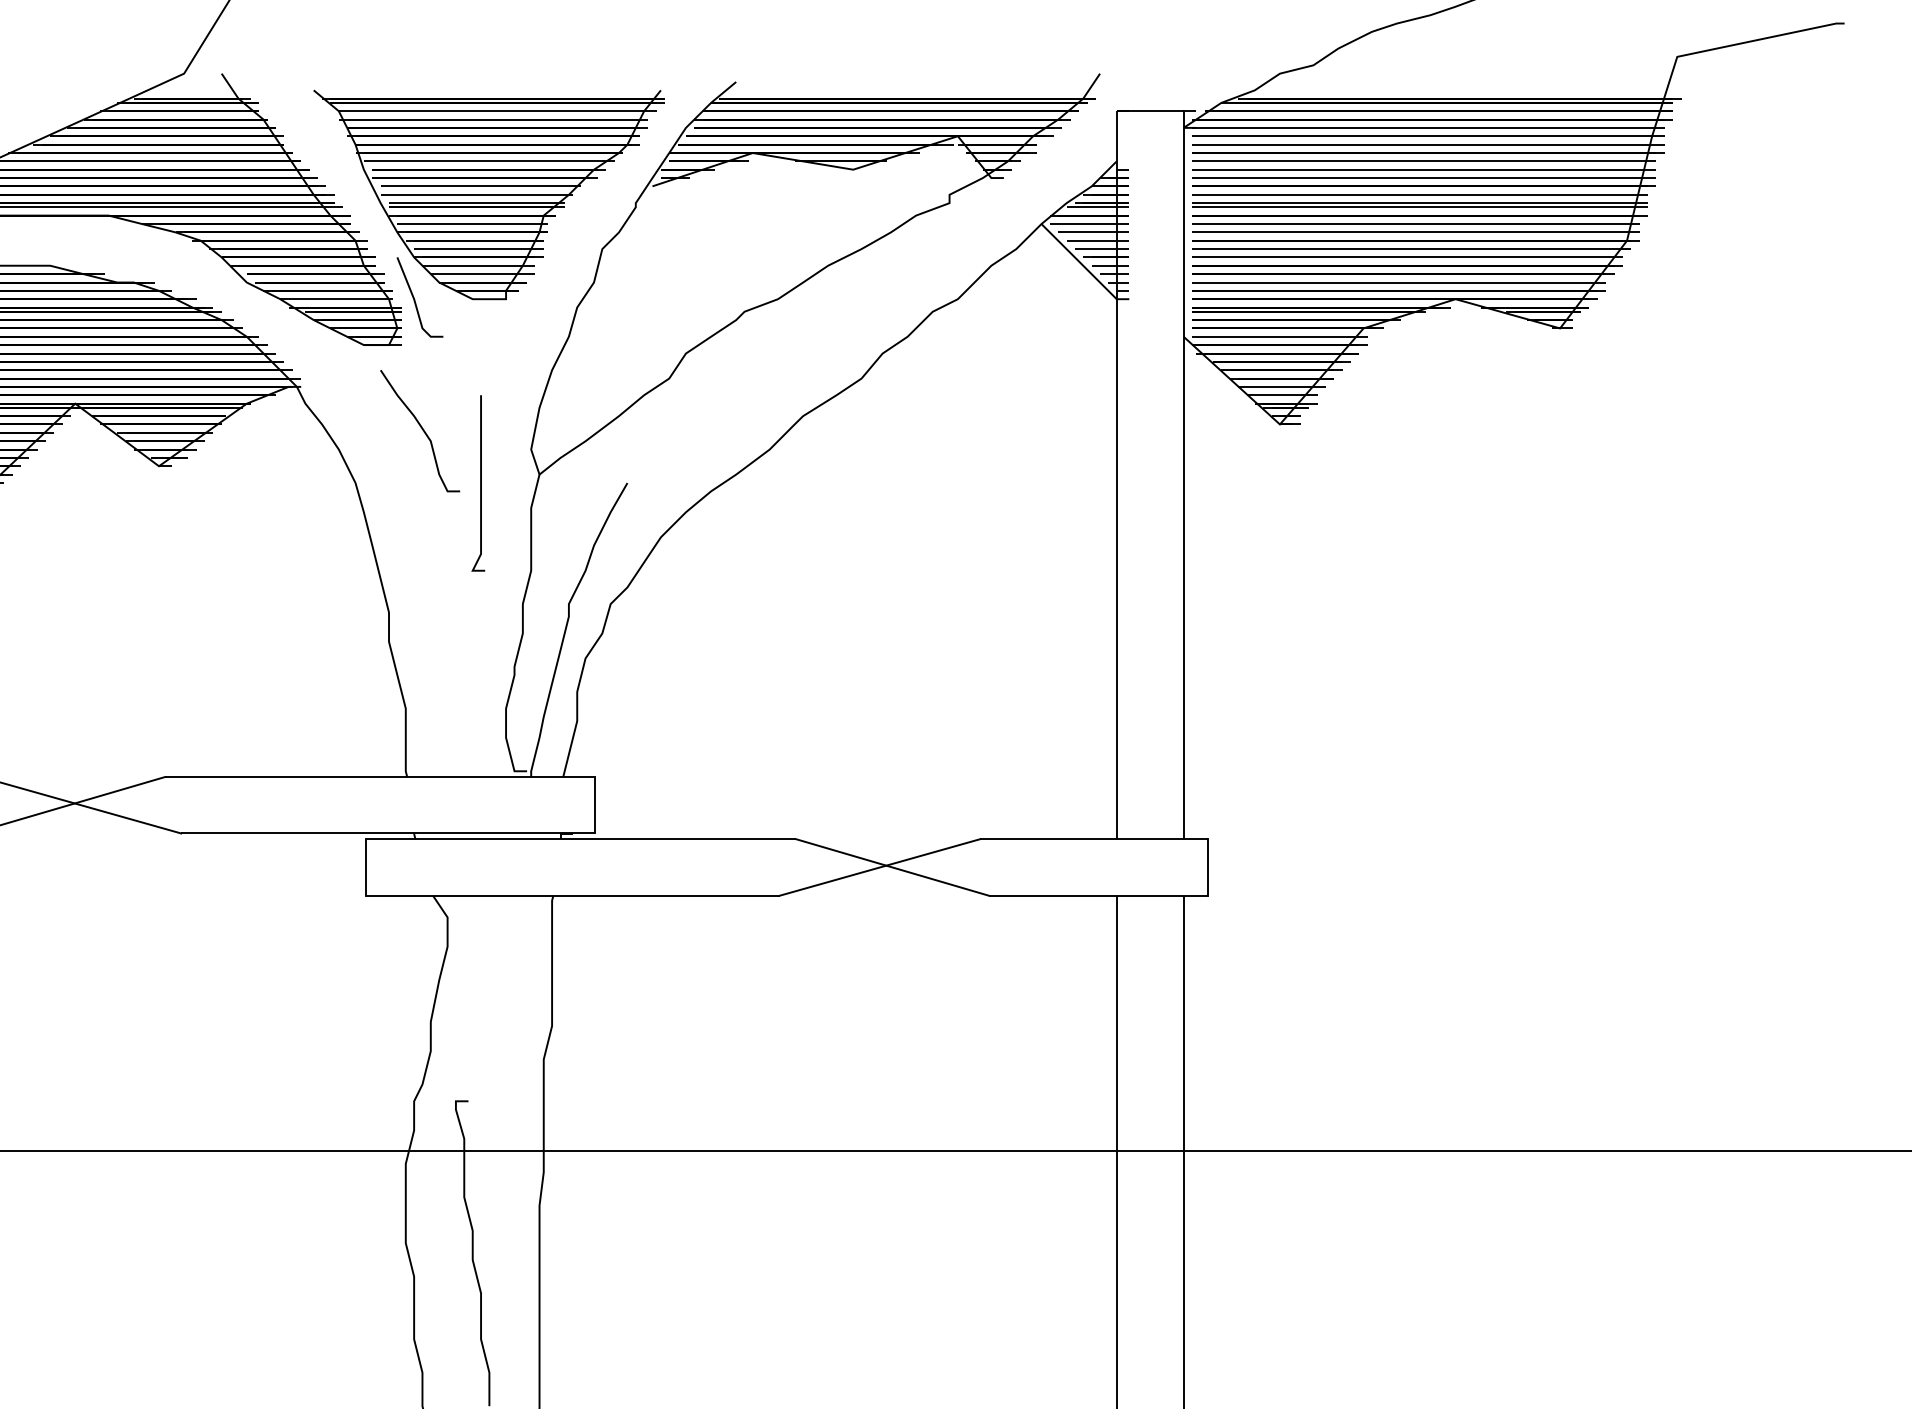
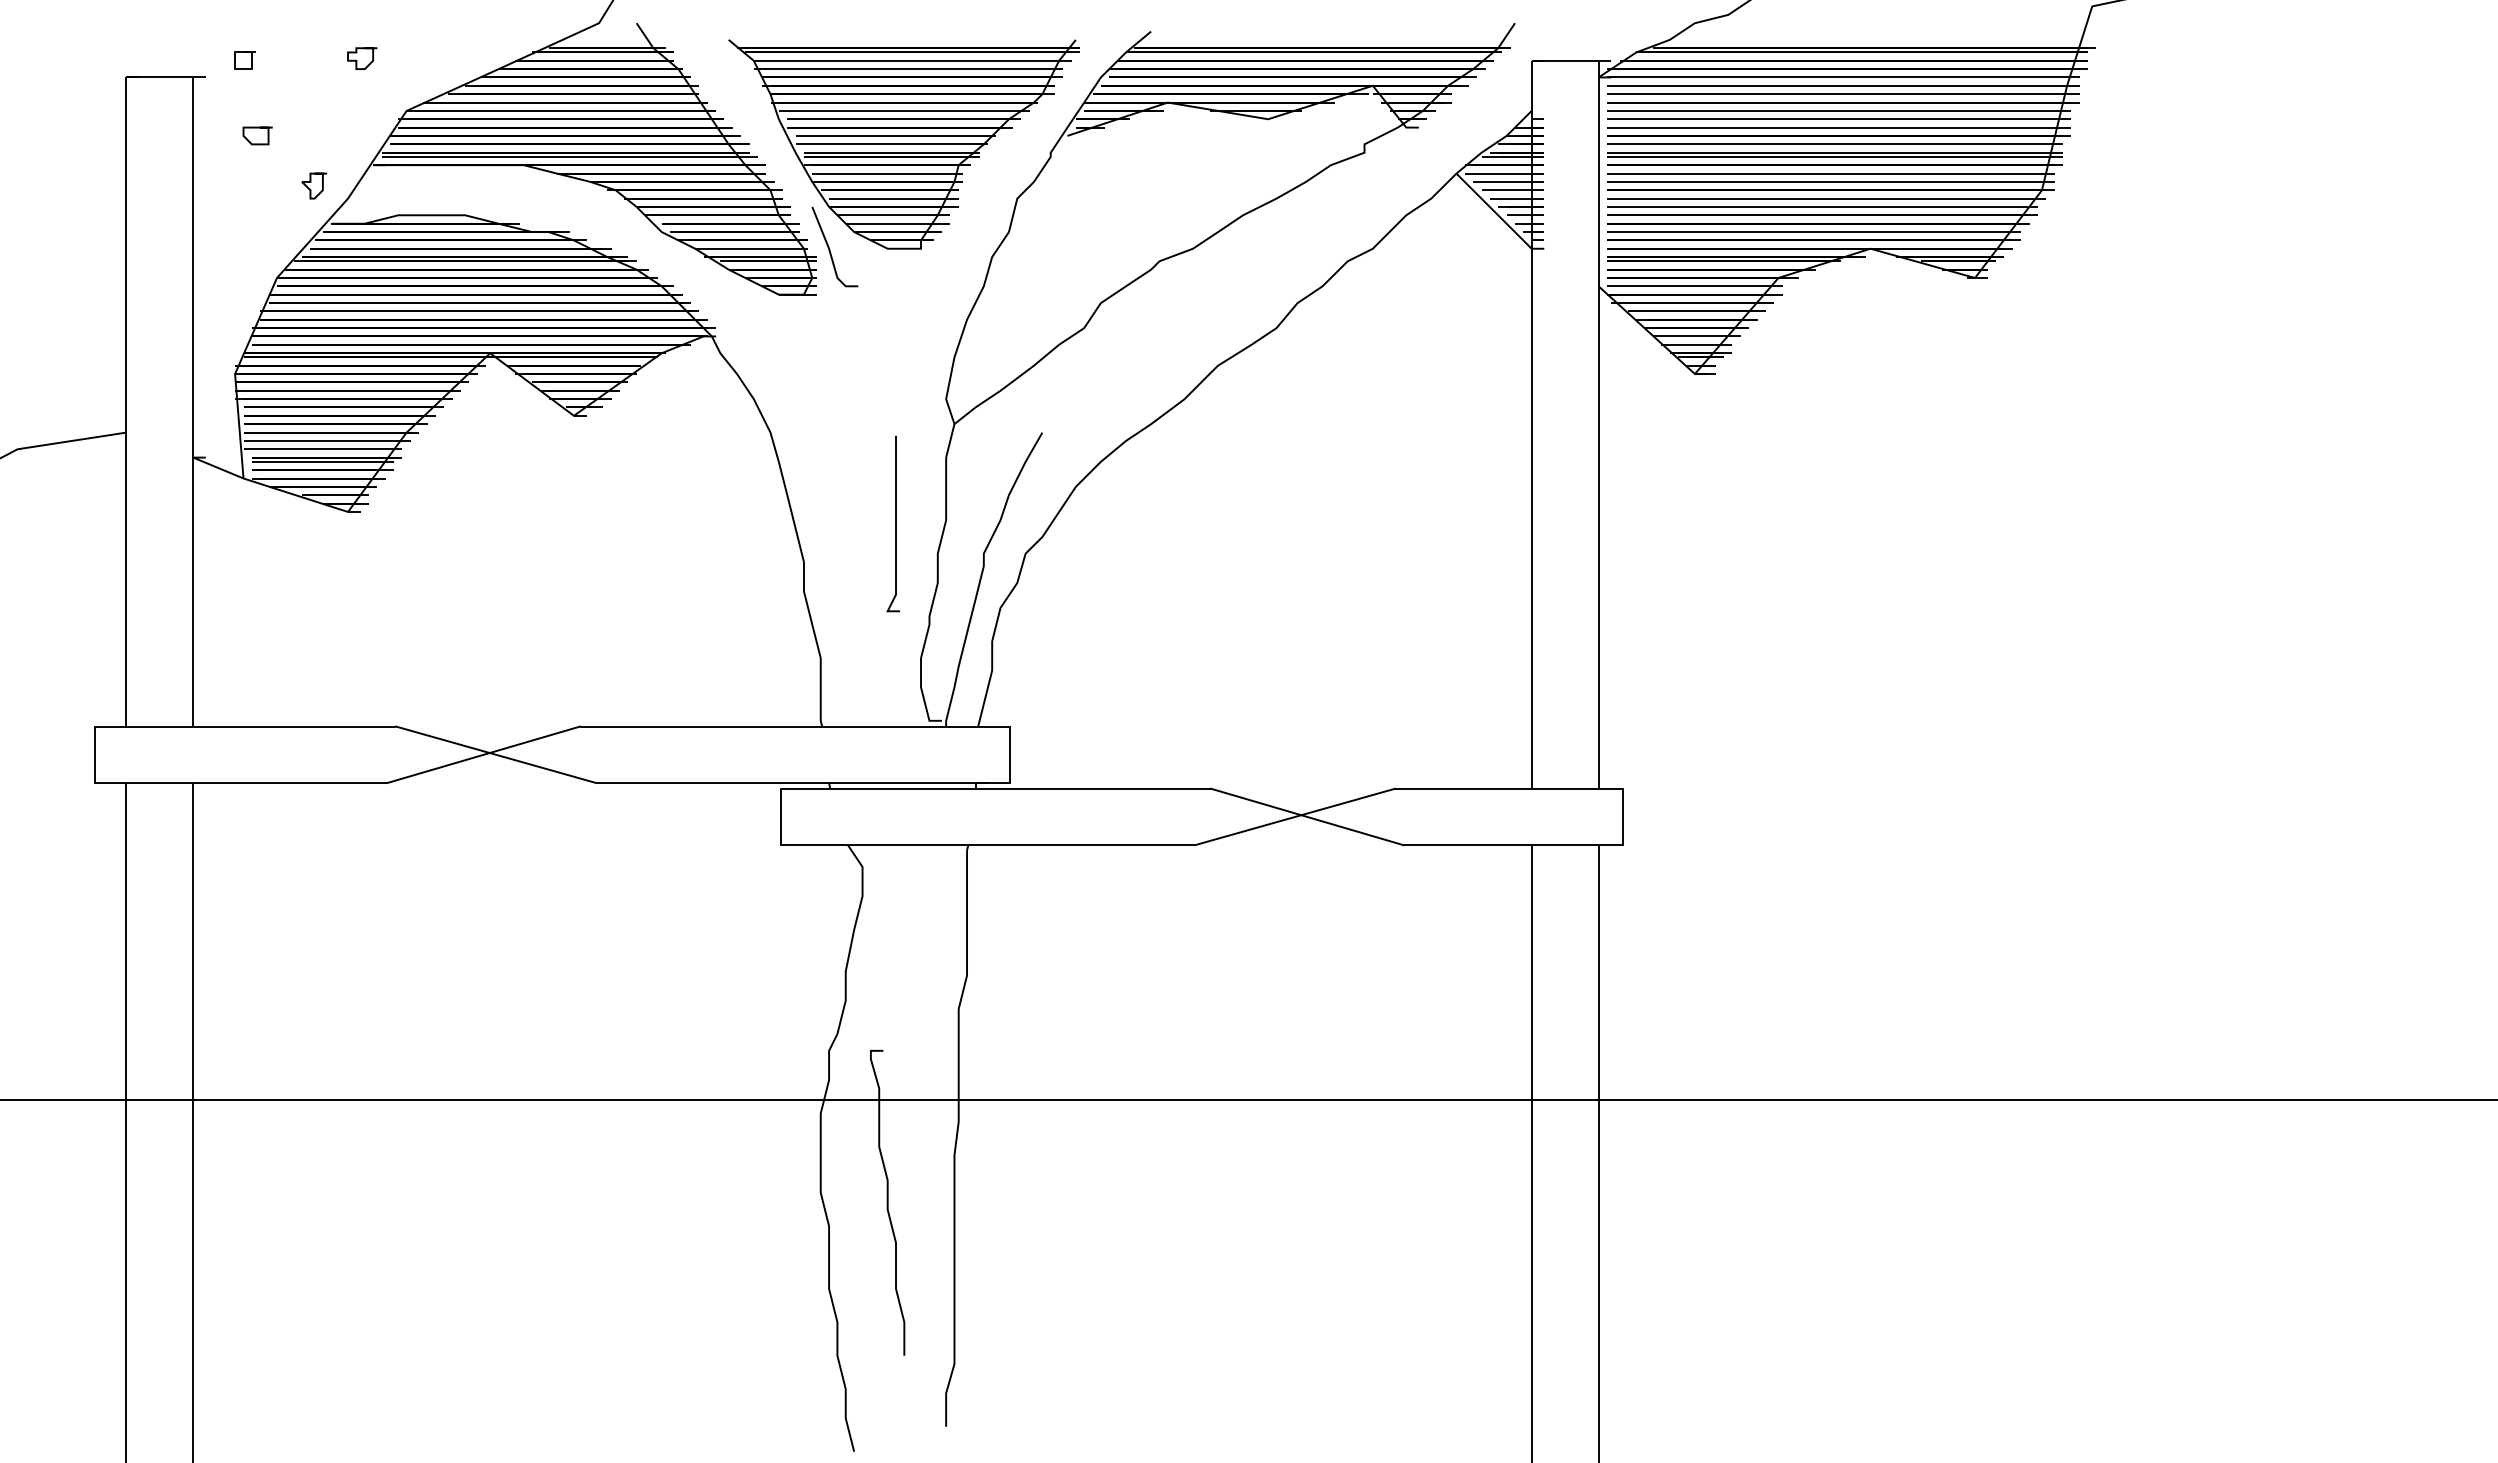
curve: (422, 430) -> (837, 380), removed
curve: (480, 482) -> (895, 523), moved

